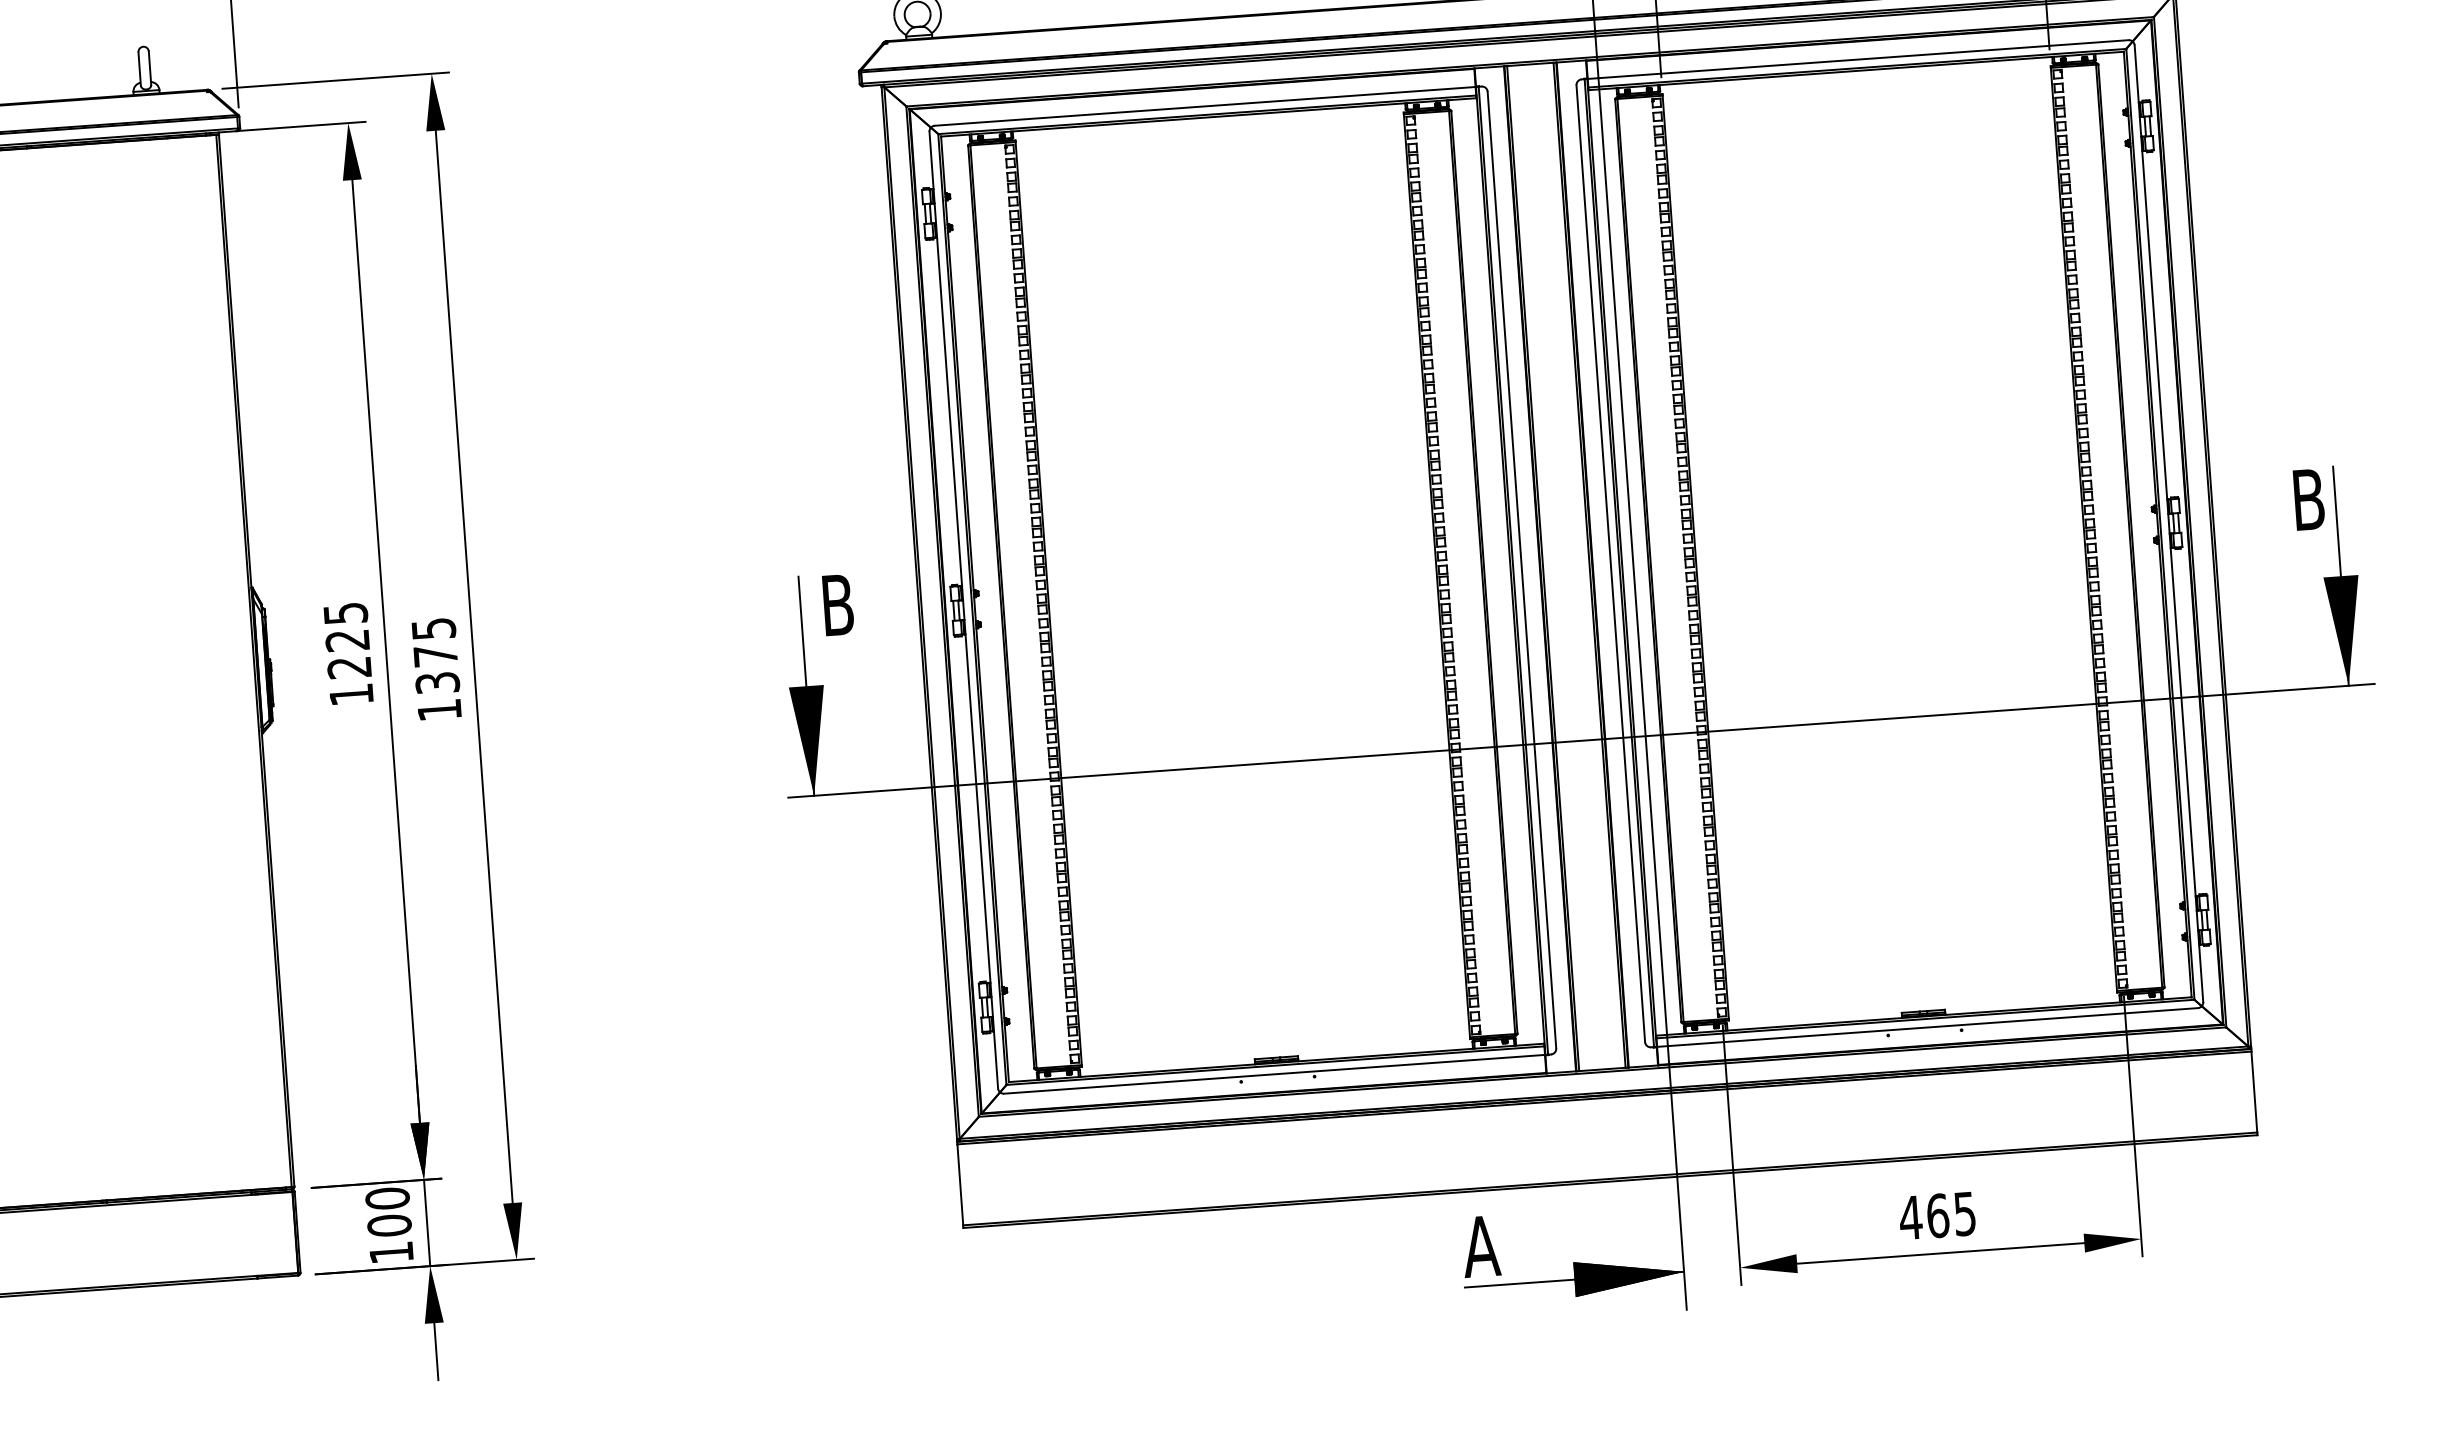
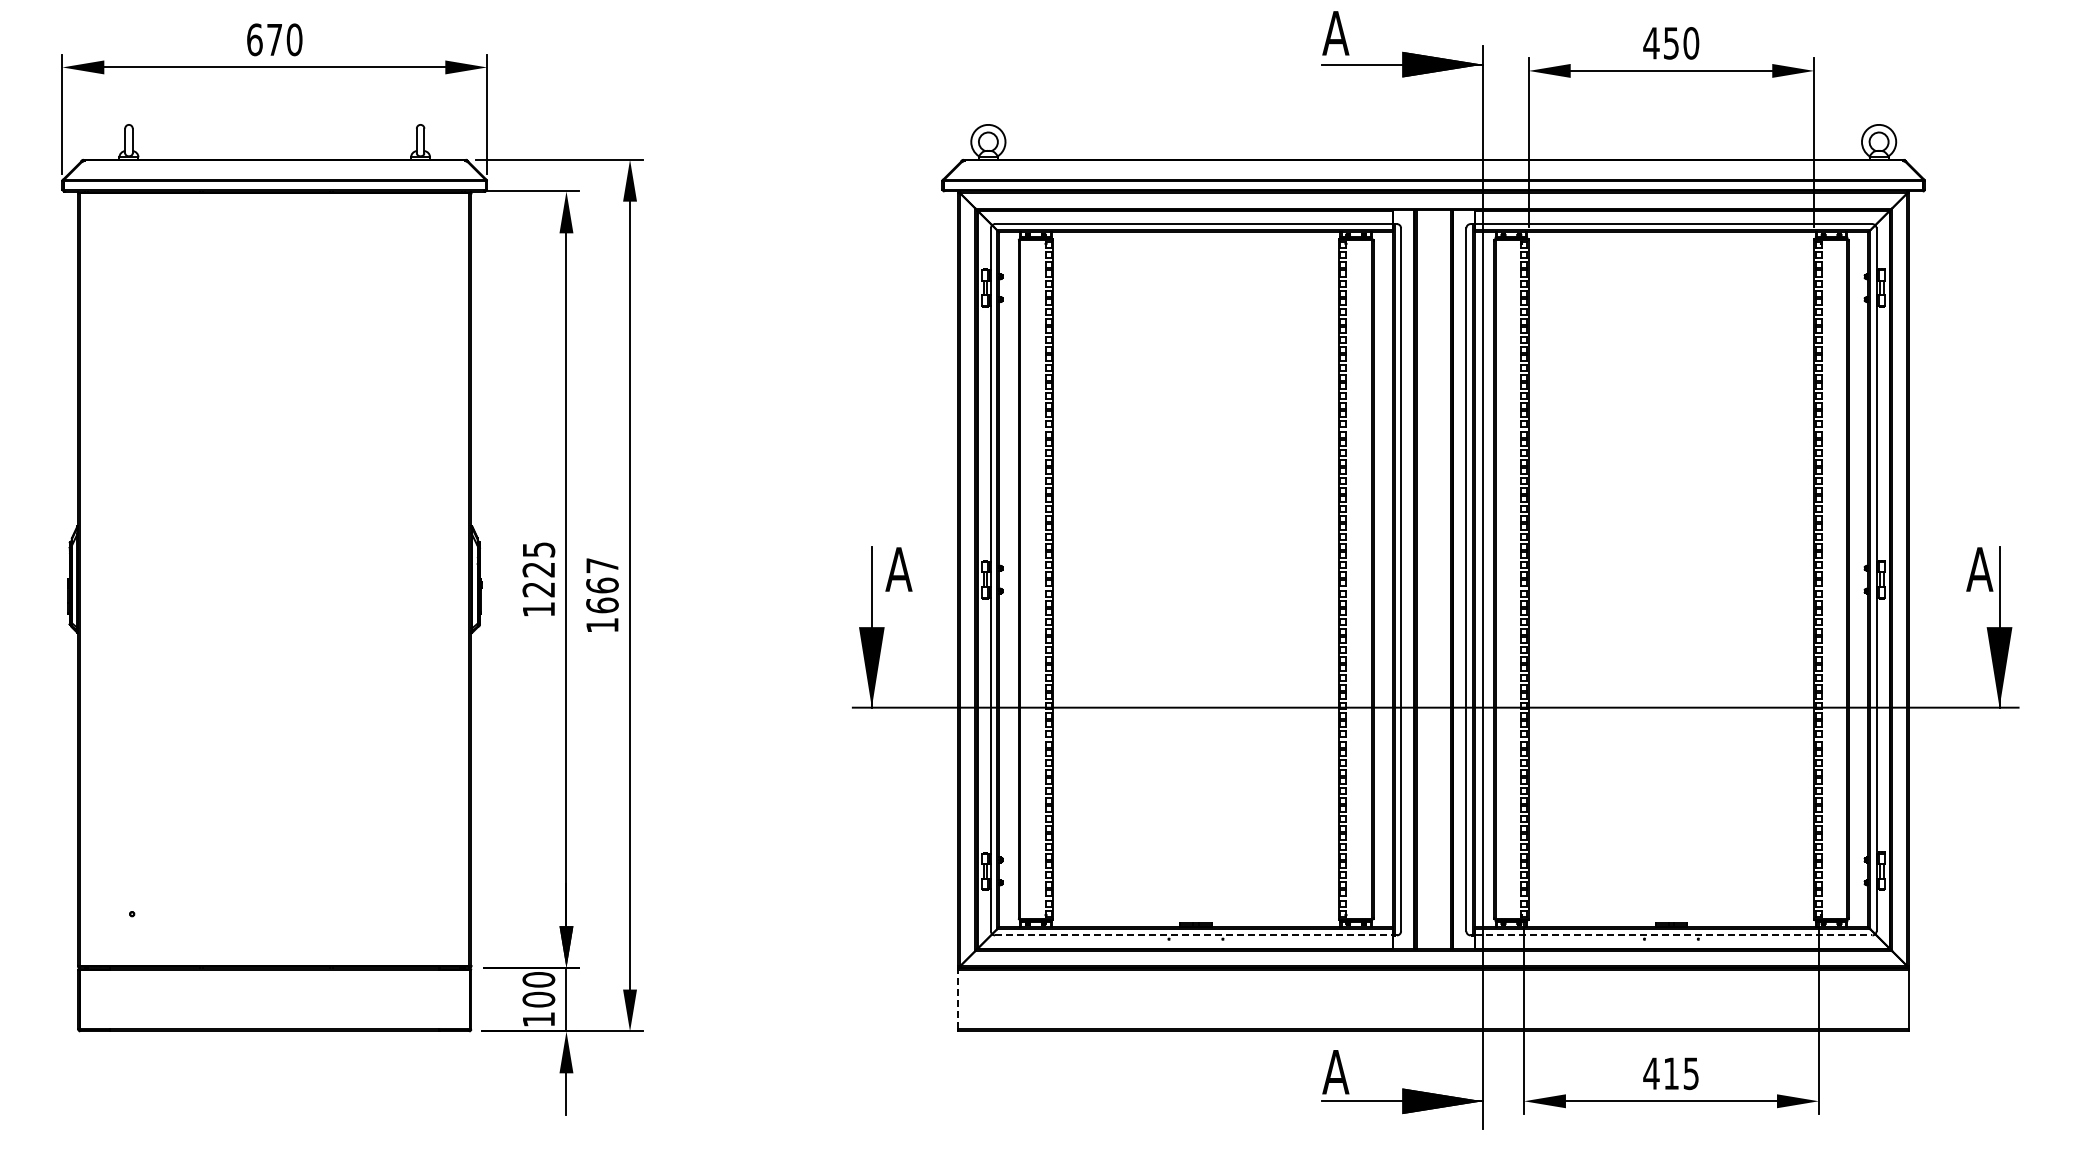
text: (2308, 499) -> (1979, 569), B -> A
text: (836, 605) -> (898, 569), B -> A
text: (435, 655) -> (602, 585), 1375 -> 1667
line: (1927, 1027) -> (1673, 935), solid -> dashed
line: (1274, 1074) -> (1193, 935), solid -> dashed
line: (960, 1184) -> (958, 999), solid -> dashed
text: (1938, 1215) -> (1671, 1073), 465 -> 415

